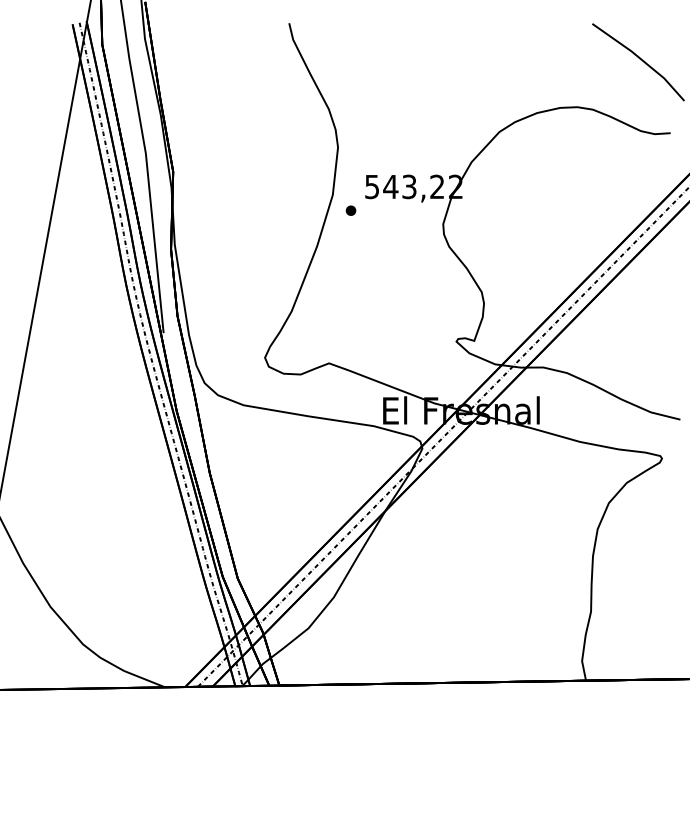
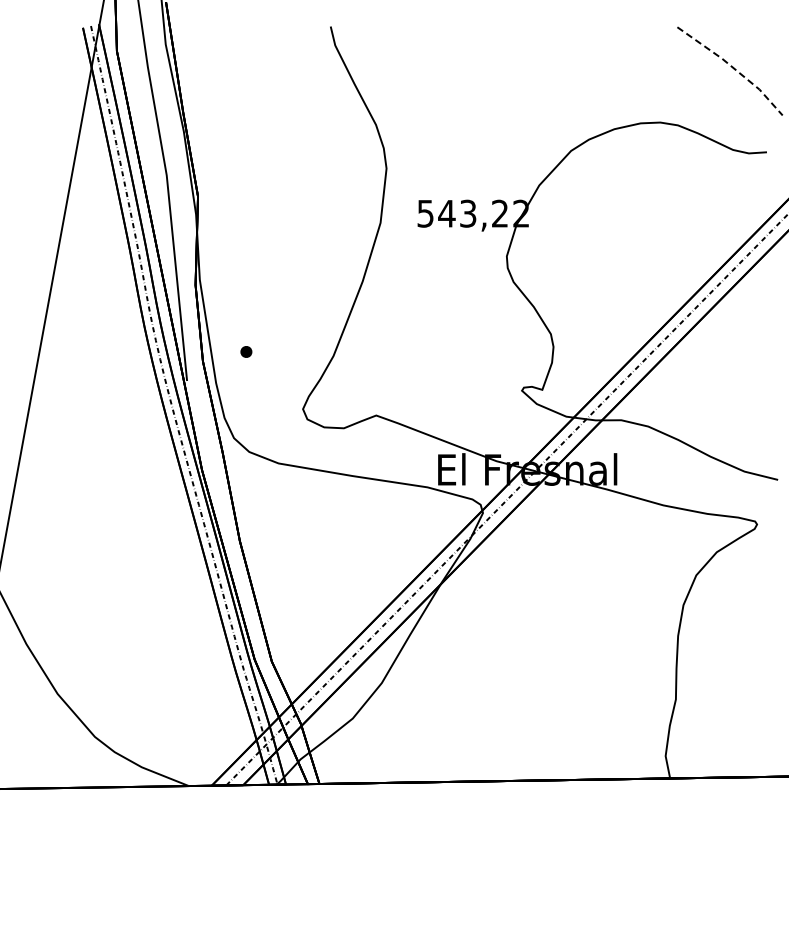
line: (641, 59) -> (733, 68), solid -> dashed
part: (351, 210) -> (246, 351), moved

